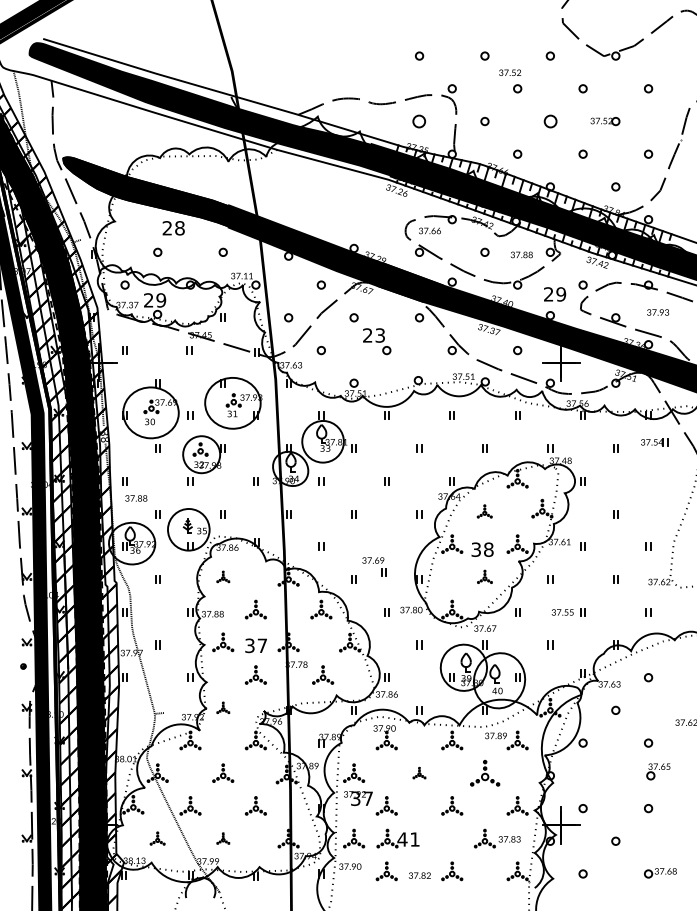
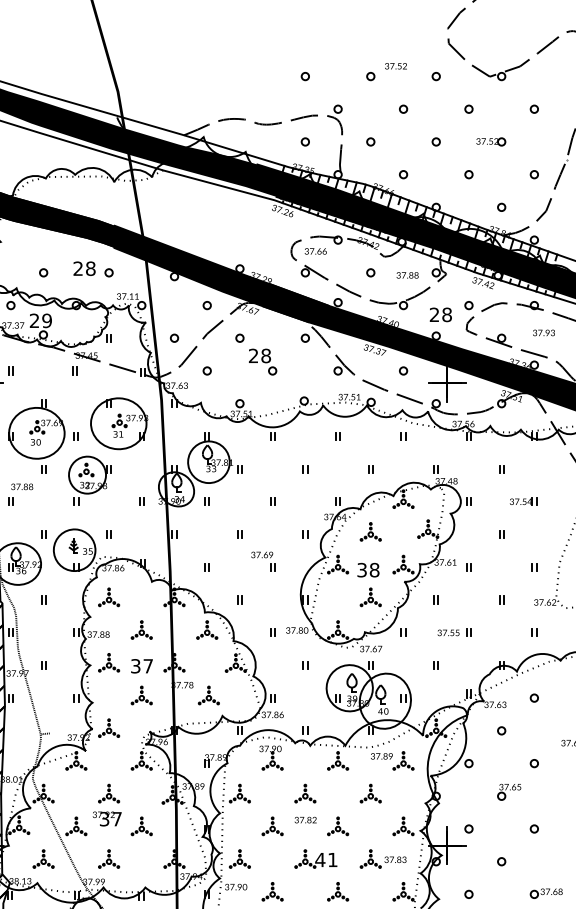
text: (510, 72) -> (396, 65), moved
part: (419, 121) -> (305, 141), size x0.62
part: (549, 121) -> (435, 141), size x0.62
text: (173, 228) -> (84, 268), moved
text: (561, 294) -> (447, 314), 29 -> 28
text: (380, 335) -> (266, 355), 23 -> 28
part: (654, 442) -> (523, 501), moved
text: (136, 498) -> (22, 486), moved
part: (484, 511) -> (370, 531), size x1.43
part: (374, 566) -> (263, 560), moved
part: (223, 576) -> (109, 596), size x1.67
part: (484, 576) -> (370, 596), size x1.43
part: (223, 707) -> (109, 727), size x1.67
part: (658, 771) -> (509, 791), moved
part: (419, 772) -> (305, 792), size x1.67
part: (484, 772) -> (370, 792), size x0.71
text: (358, 798) -> (107, 818), moved
part: (157, 838) -> (43, 858), size x1.43
part: (223, 838) -> (109, 858), size x1.67
part: (397, 838) -> (315, 858), moved
text: (419, 875) -> (305, 819), moved

